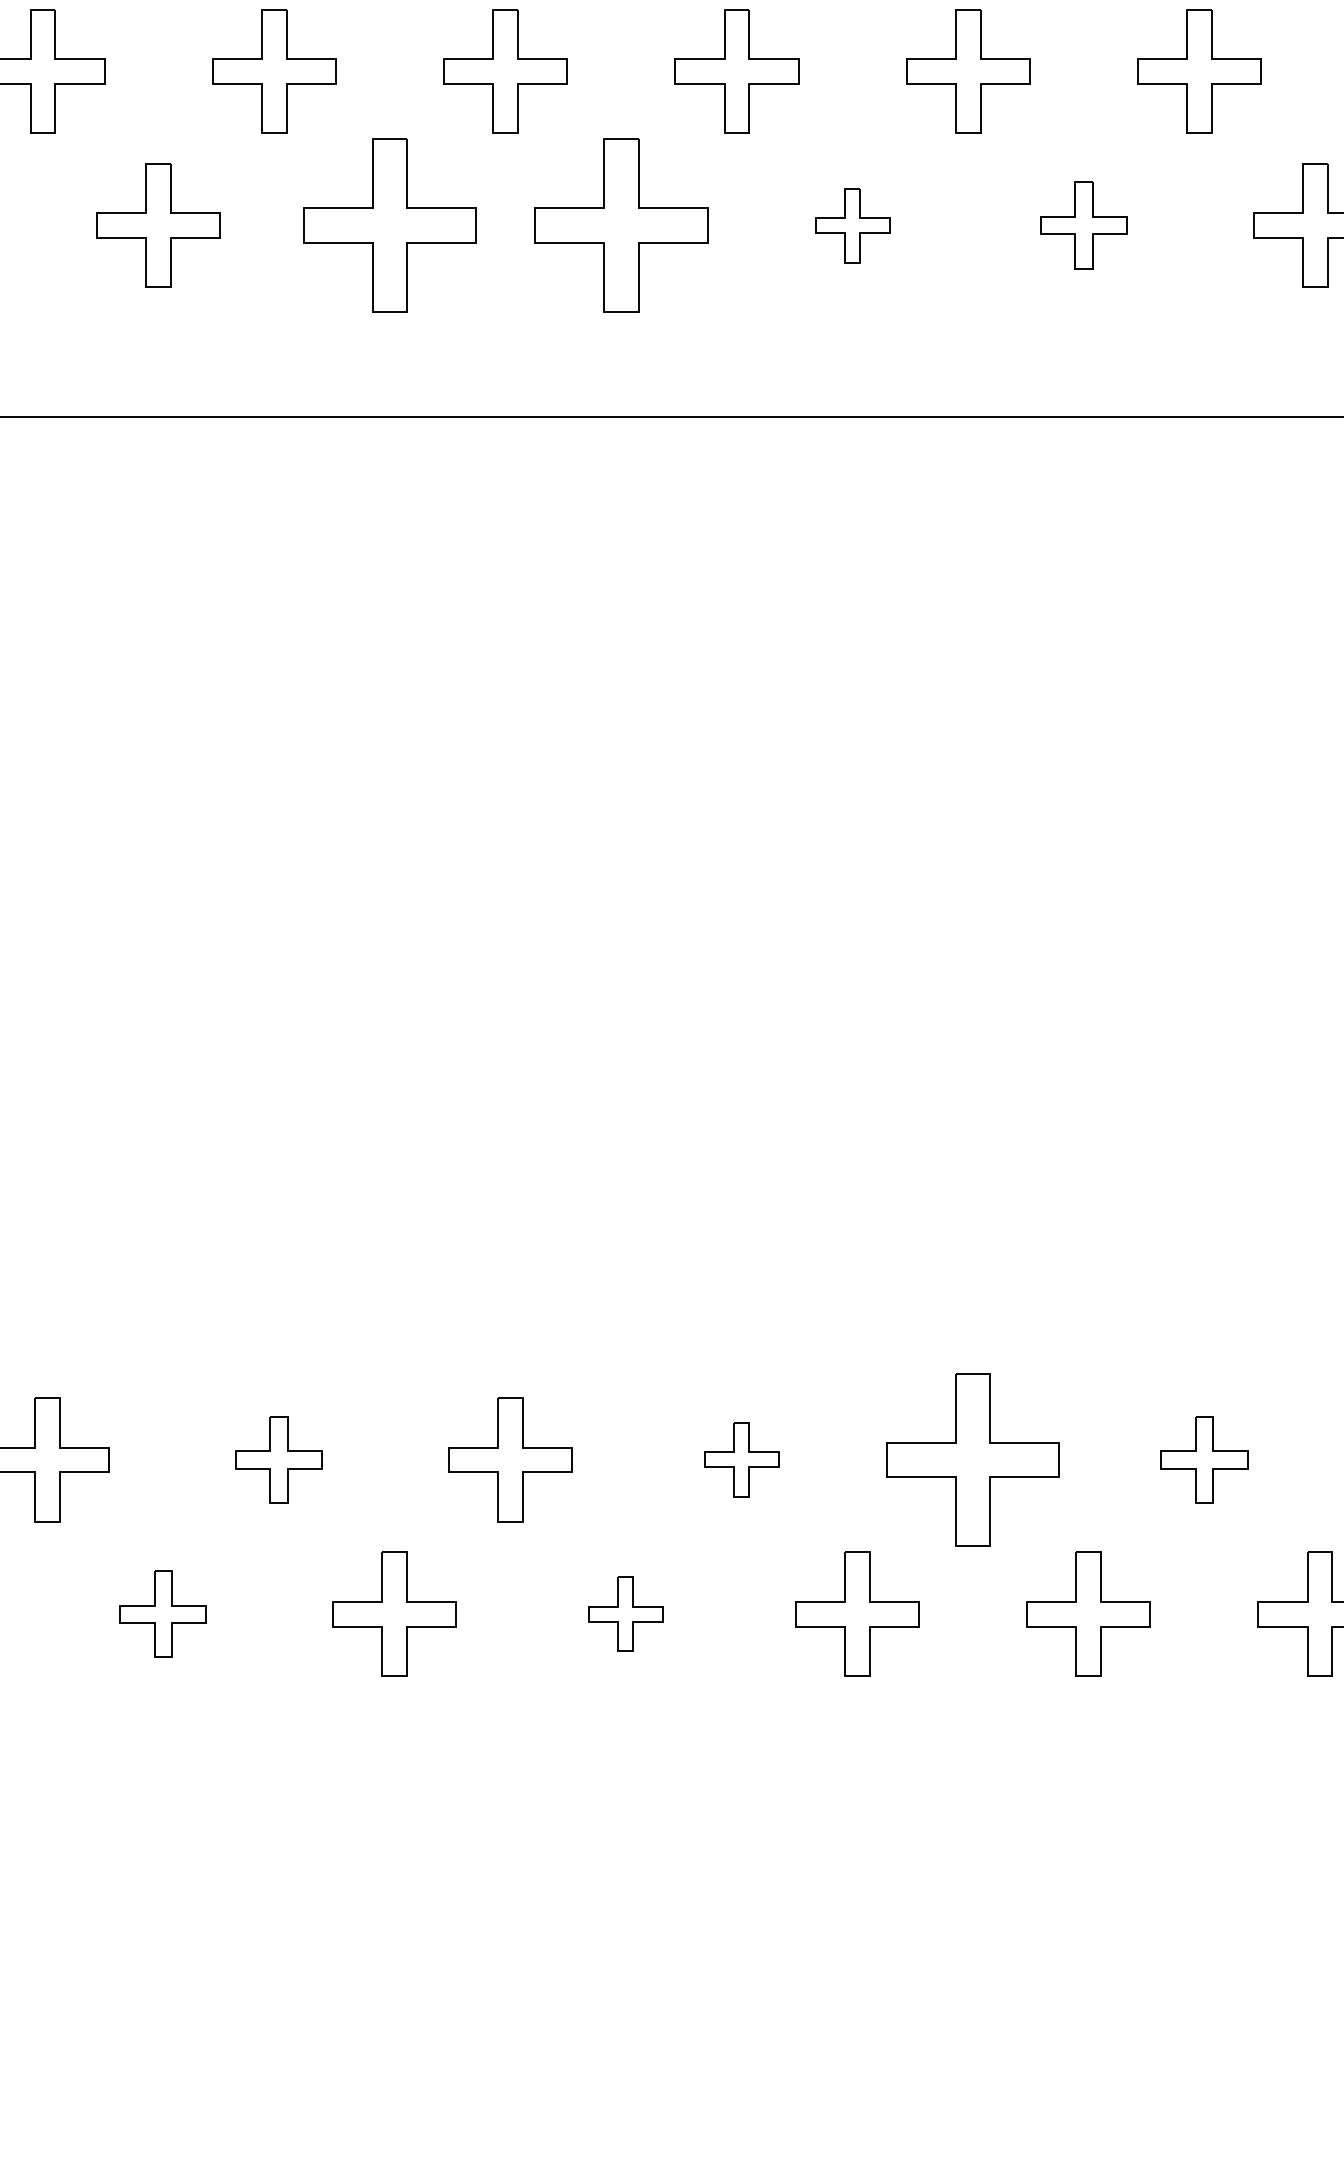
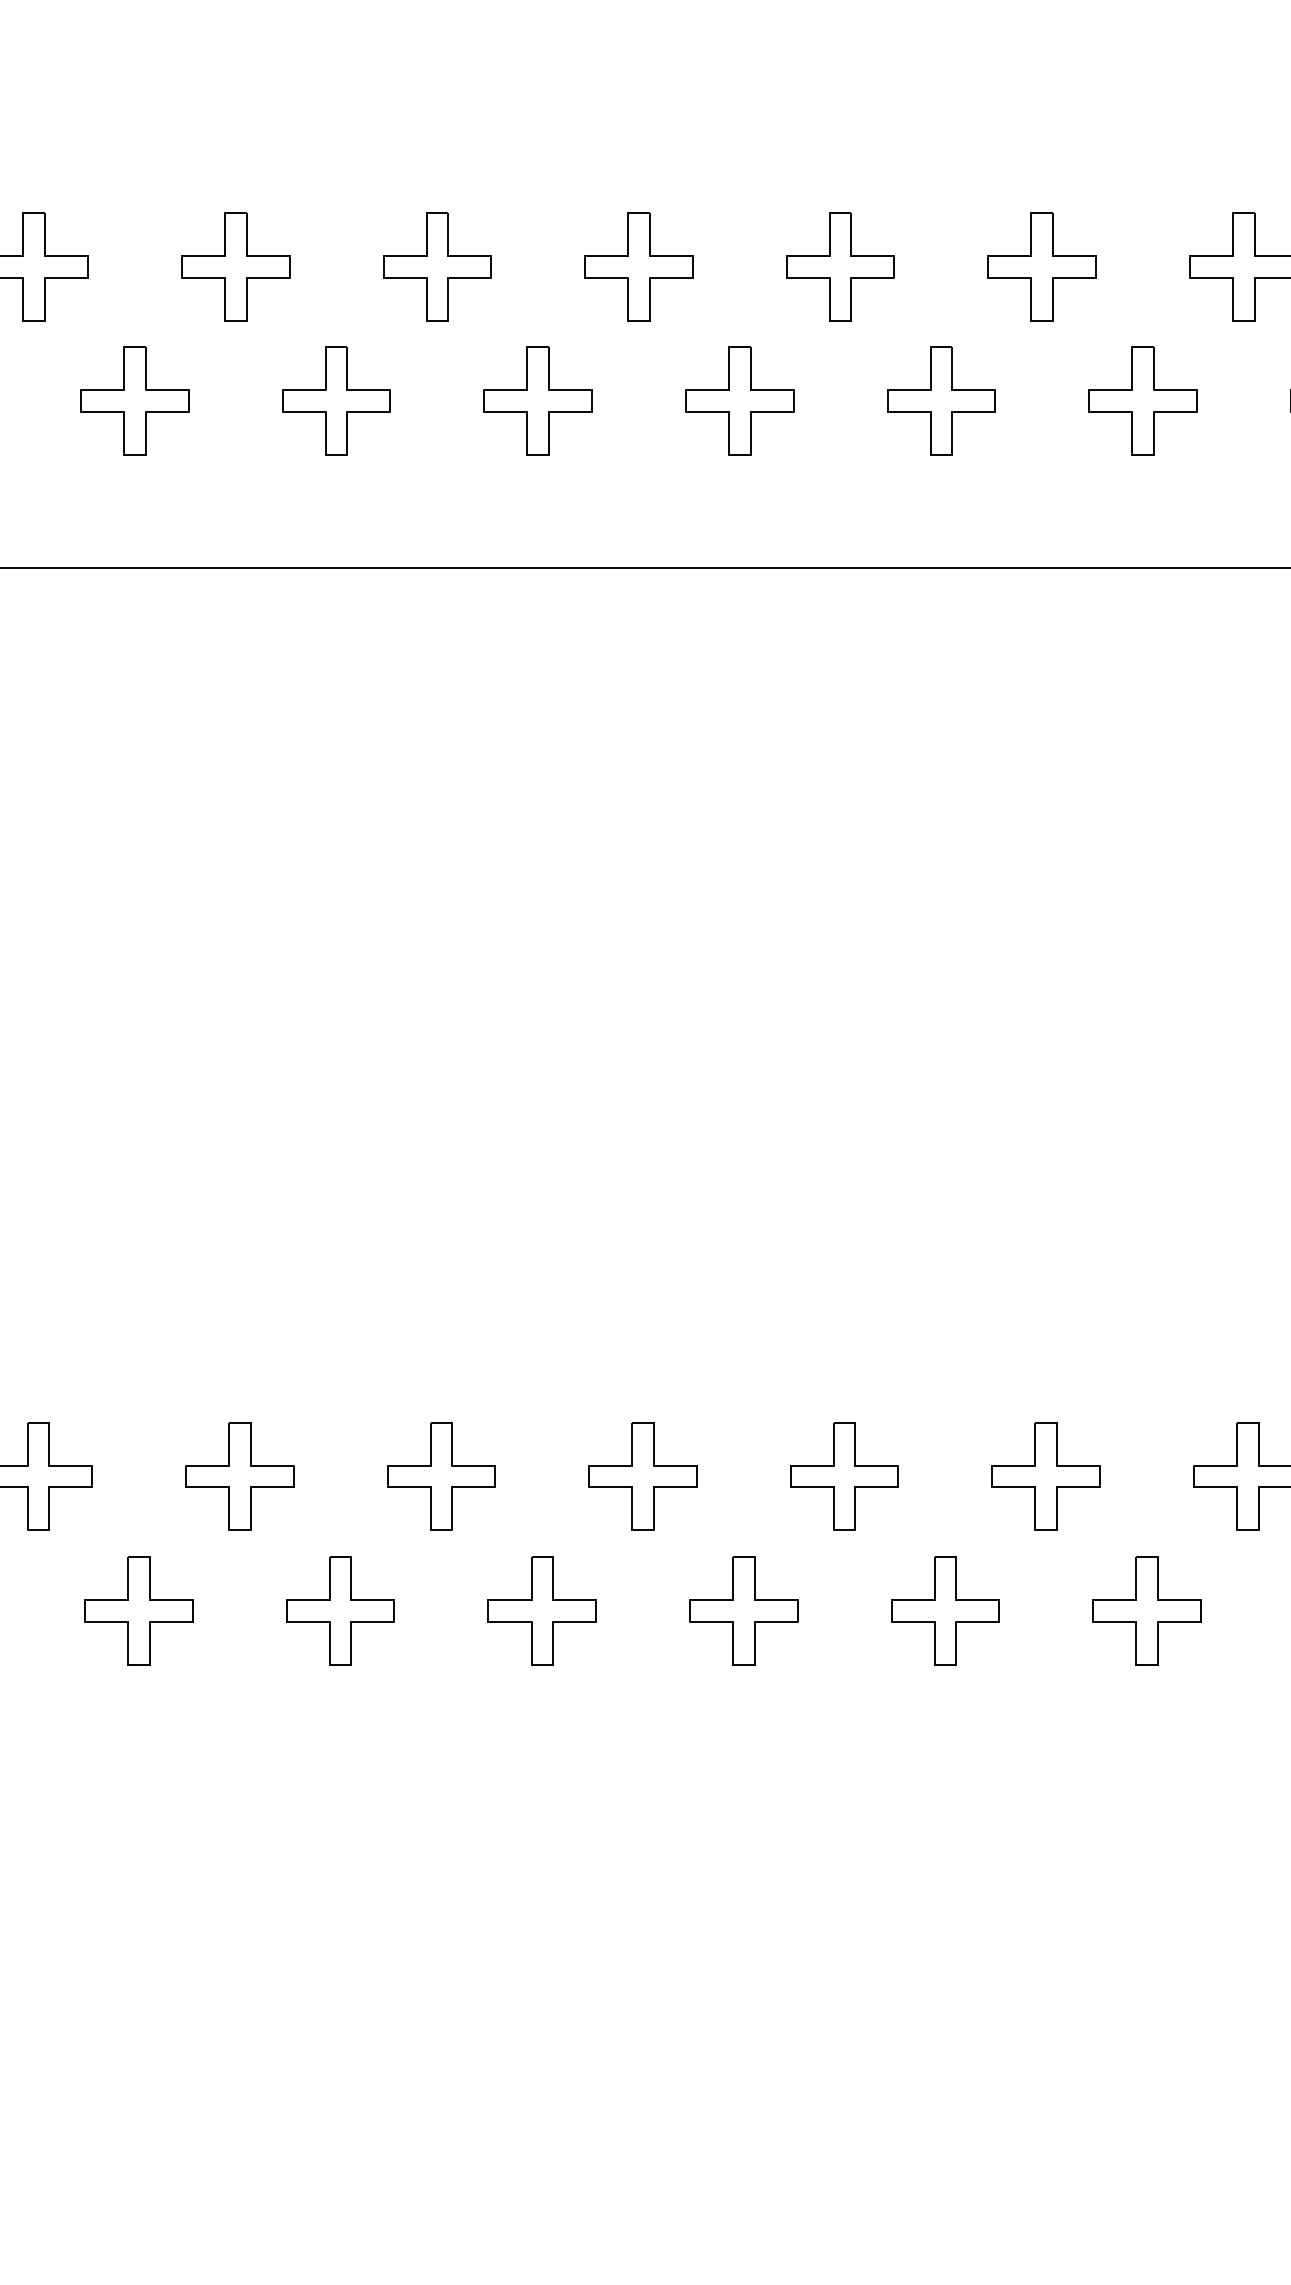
part: (389, 224) -> (336, 400), size x0.71
part: (620, 224) -> (537, 400), size x0.71
part: (852, 224) -> (739, 400), size x1.67
part: (1084, 224) -> (941, 400), size x1.43
part: (278, 1459) -> (239, 1476), size x1.43
part: (741, 1459) -> (642, 1476), size x1.67
part: (972, 1459) -> (844, 1476), size x0.71
part: (1203, 1459) -> (1045, 1476), size x1.43
part: (162, 1613) -> (138, 1610), size x1.43
part: (625, 1613) -> (541, 1610), size x1.67

